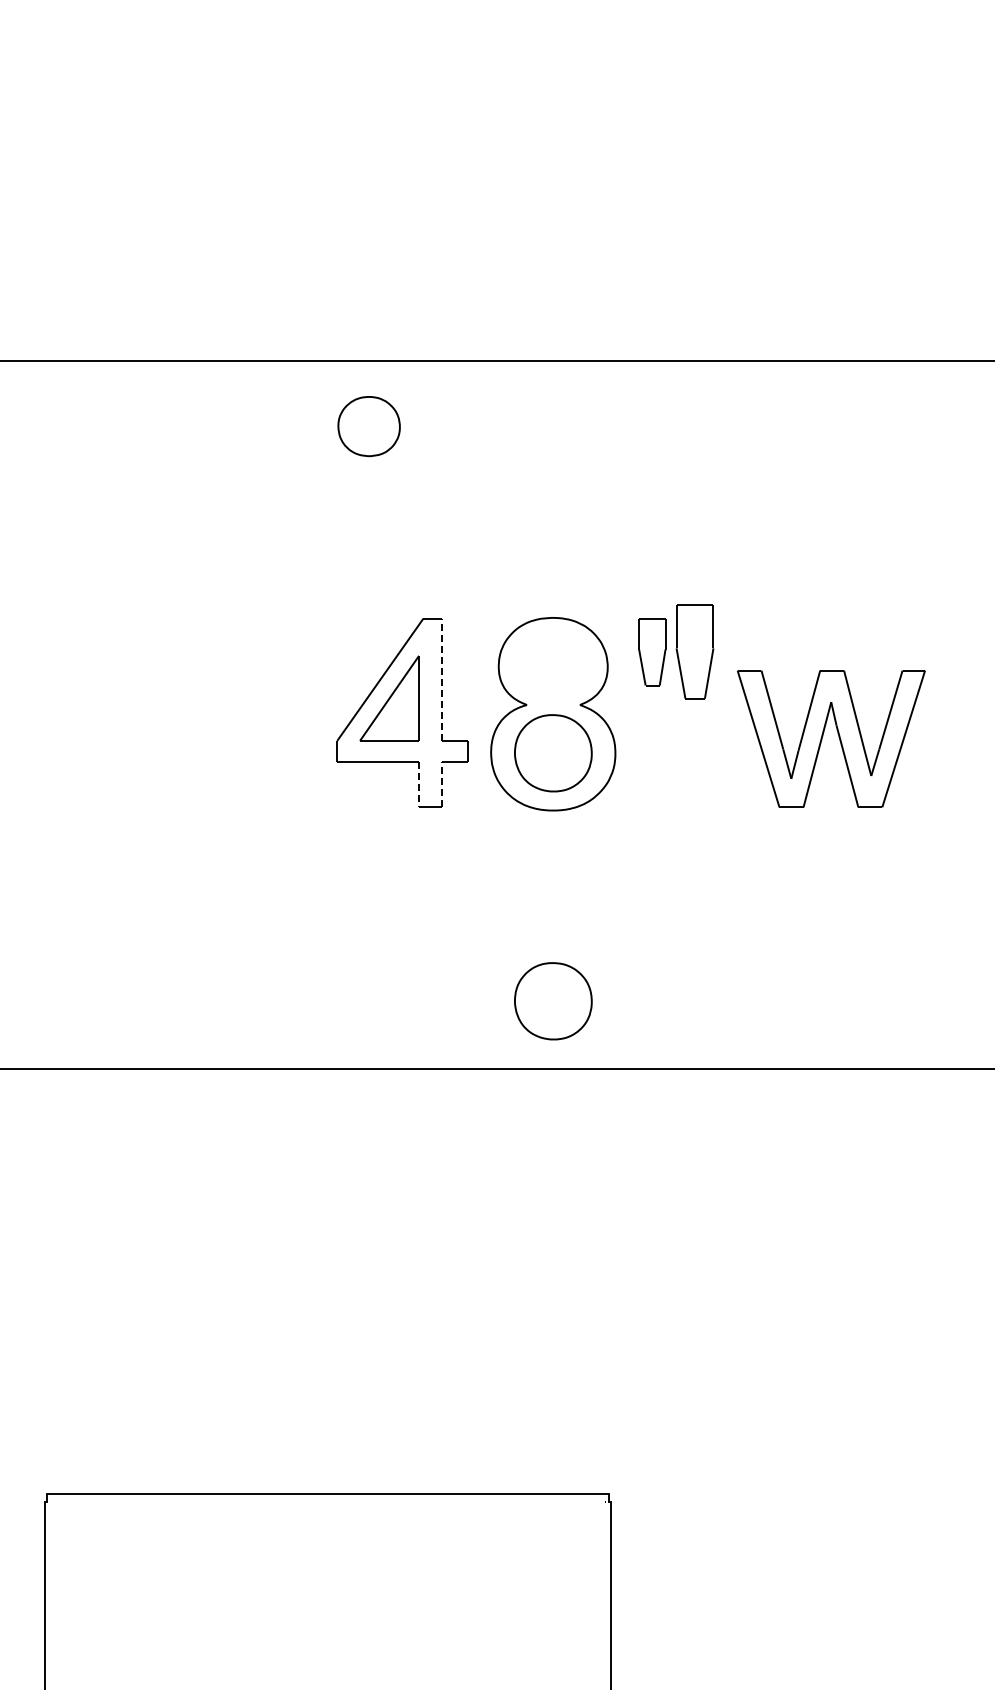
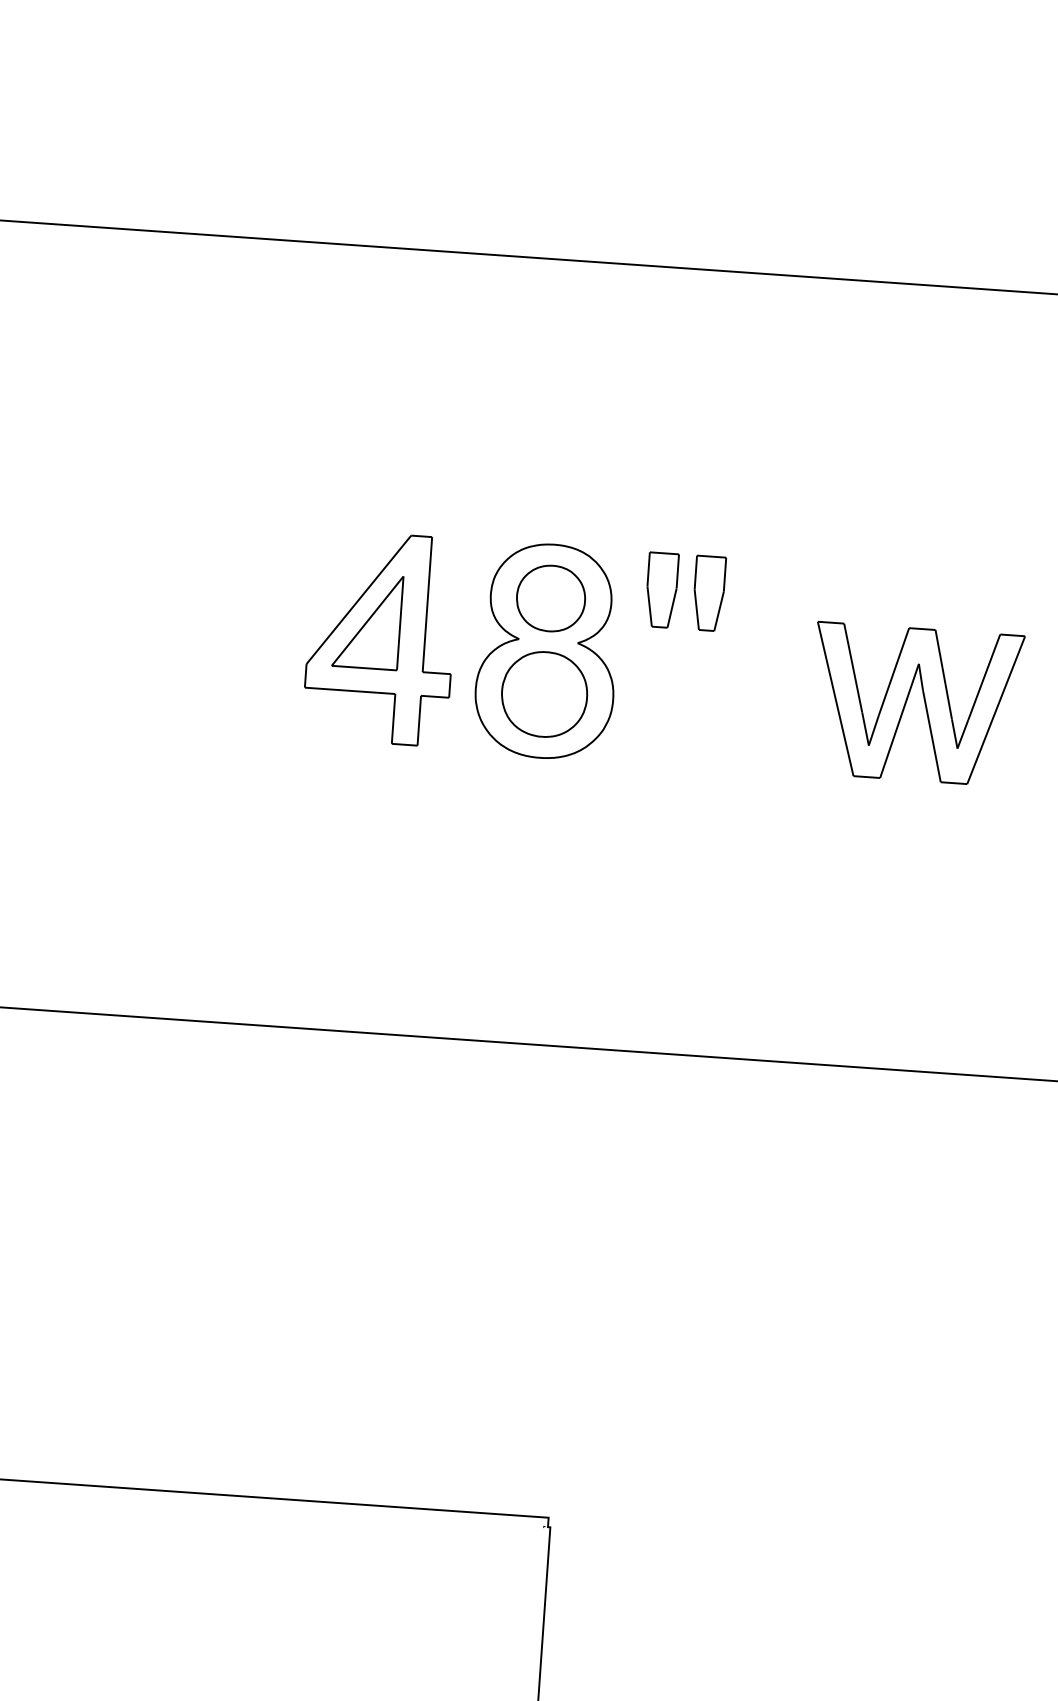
part: (368, 426) -> (550, 598), moved
part: (694, 652) -> (708, 593), size x0.71
line: (442, 679) -> (427, 604), dashed -> solid
part: (838, 737) -> (924, 703), moved
line: (419, 784) -> (394, 718), dashed -> solid
line: (442, 784) -> (419, 720), dashed -> solid
part: (553, 1001) -> (525, 969), removed

